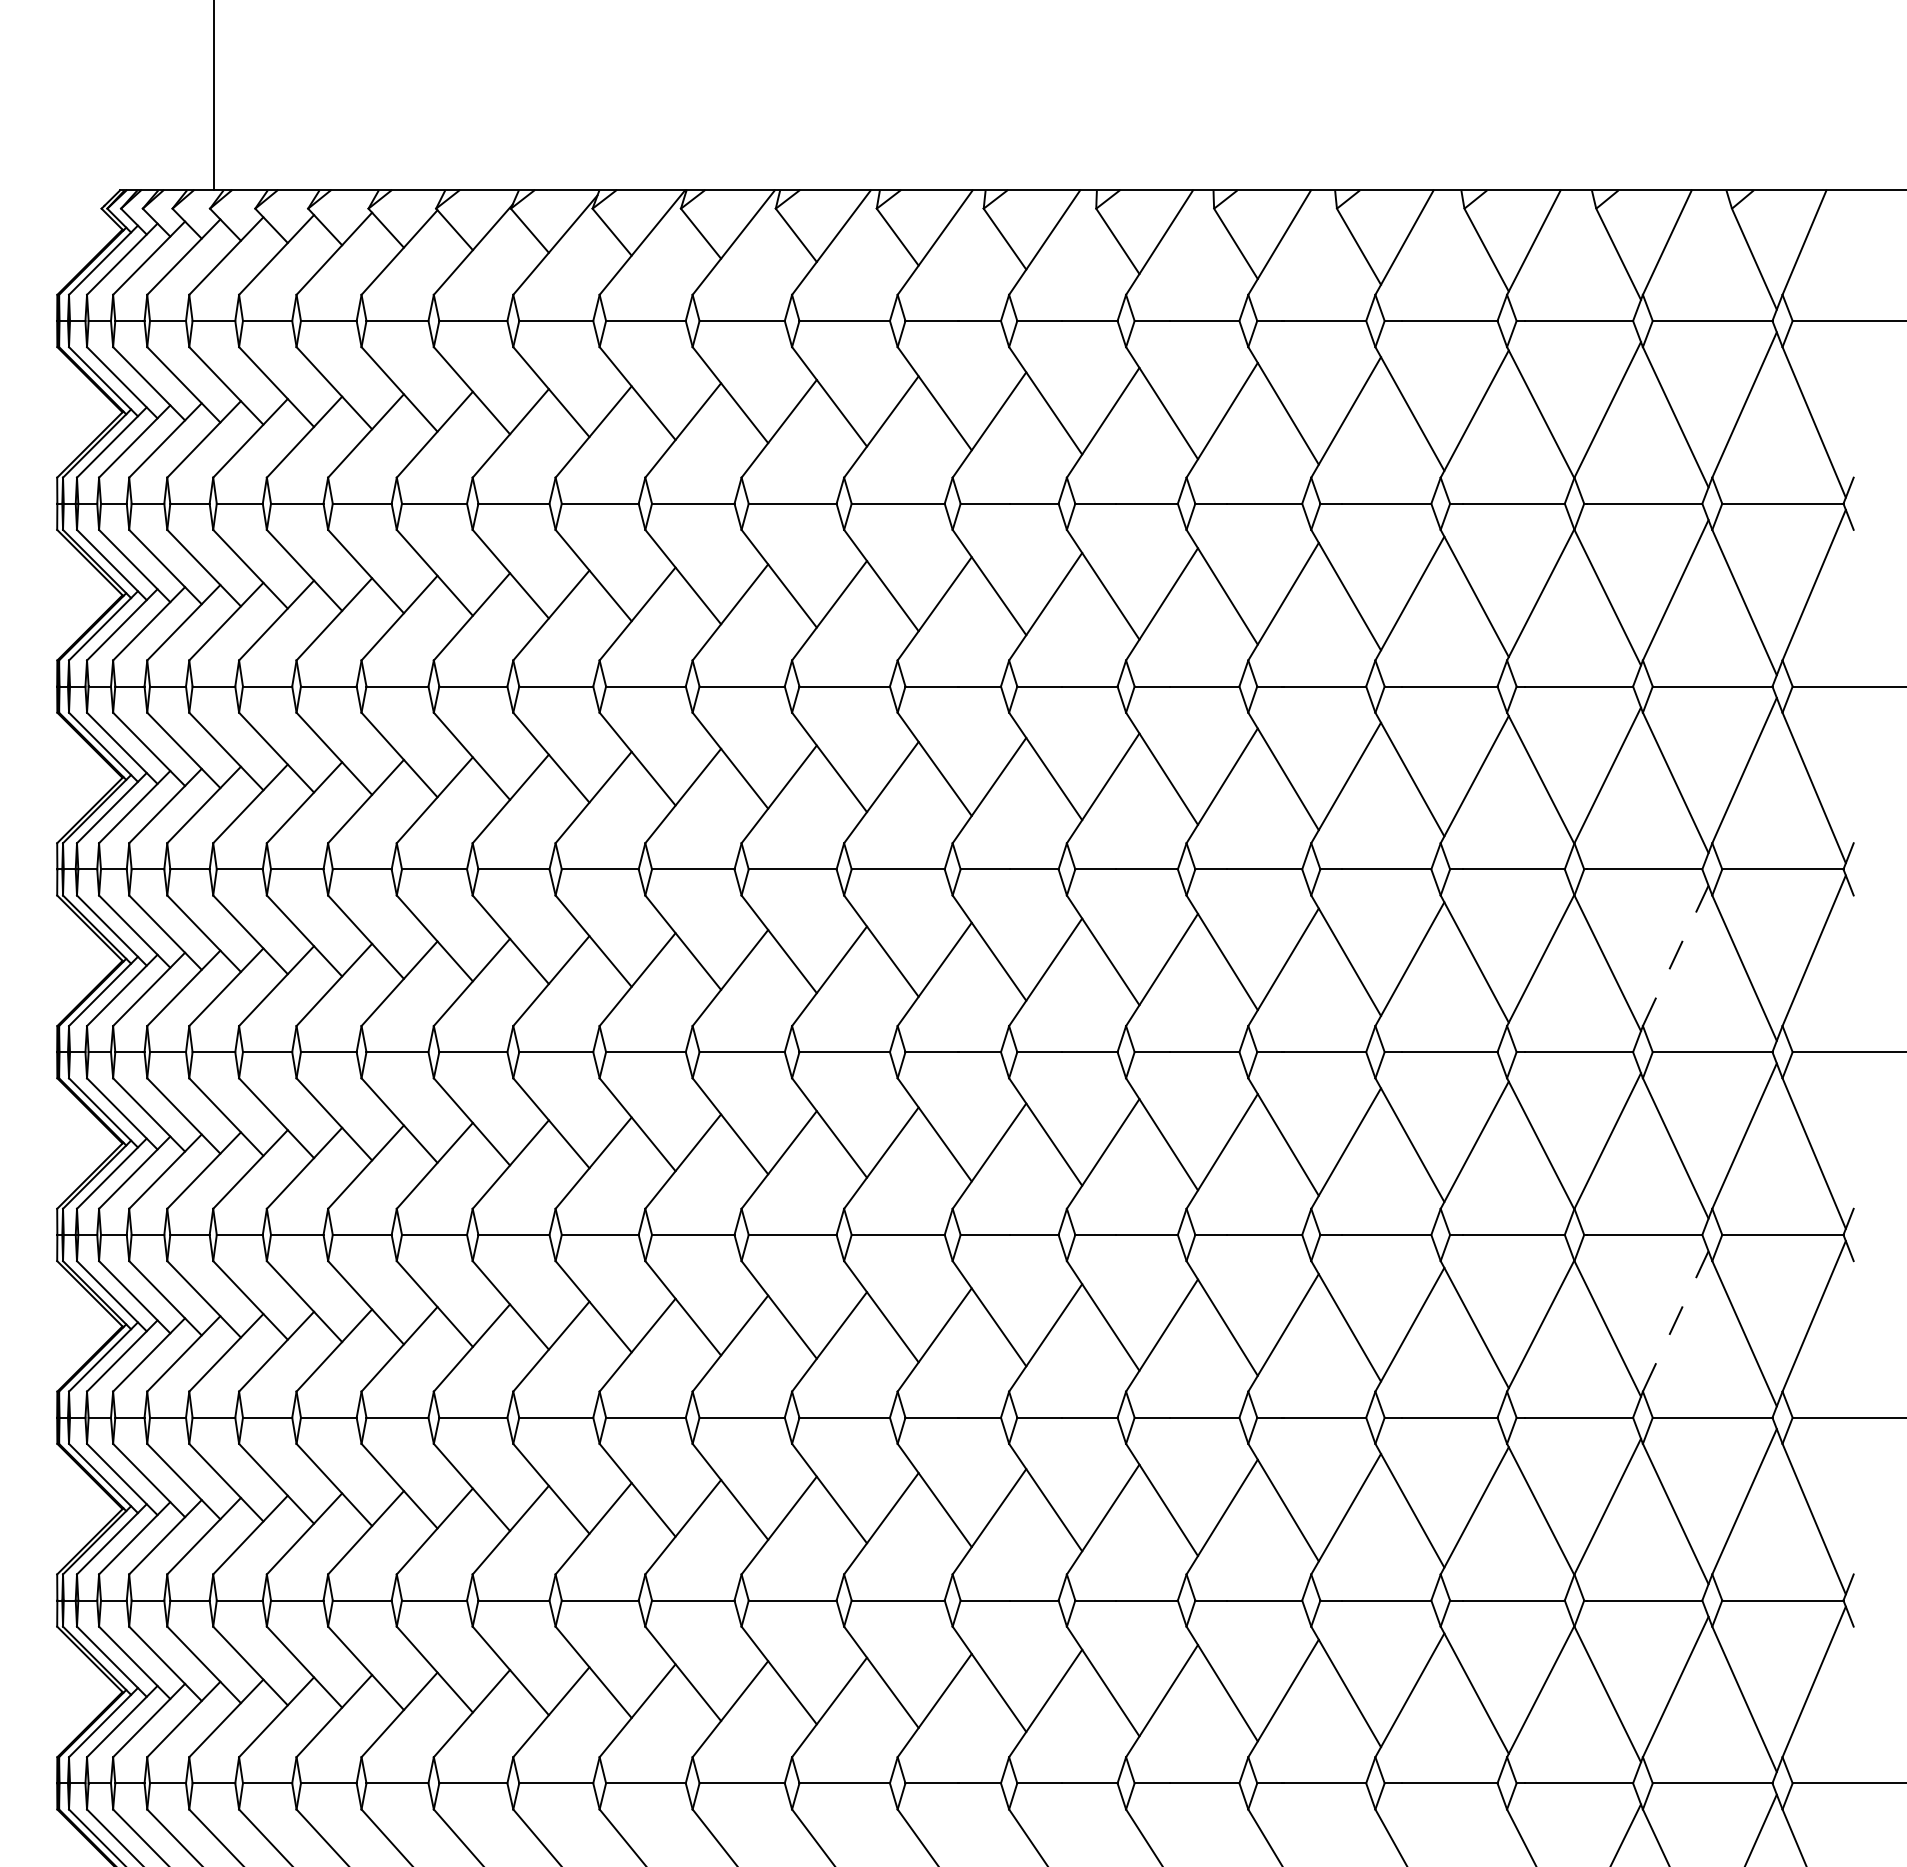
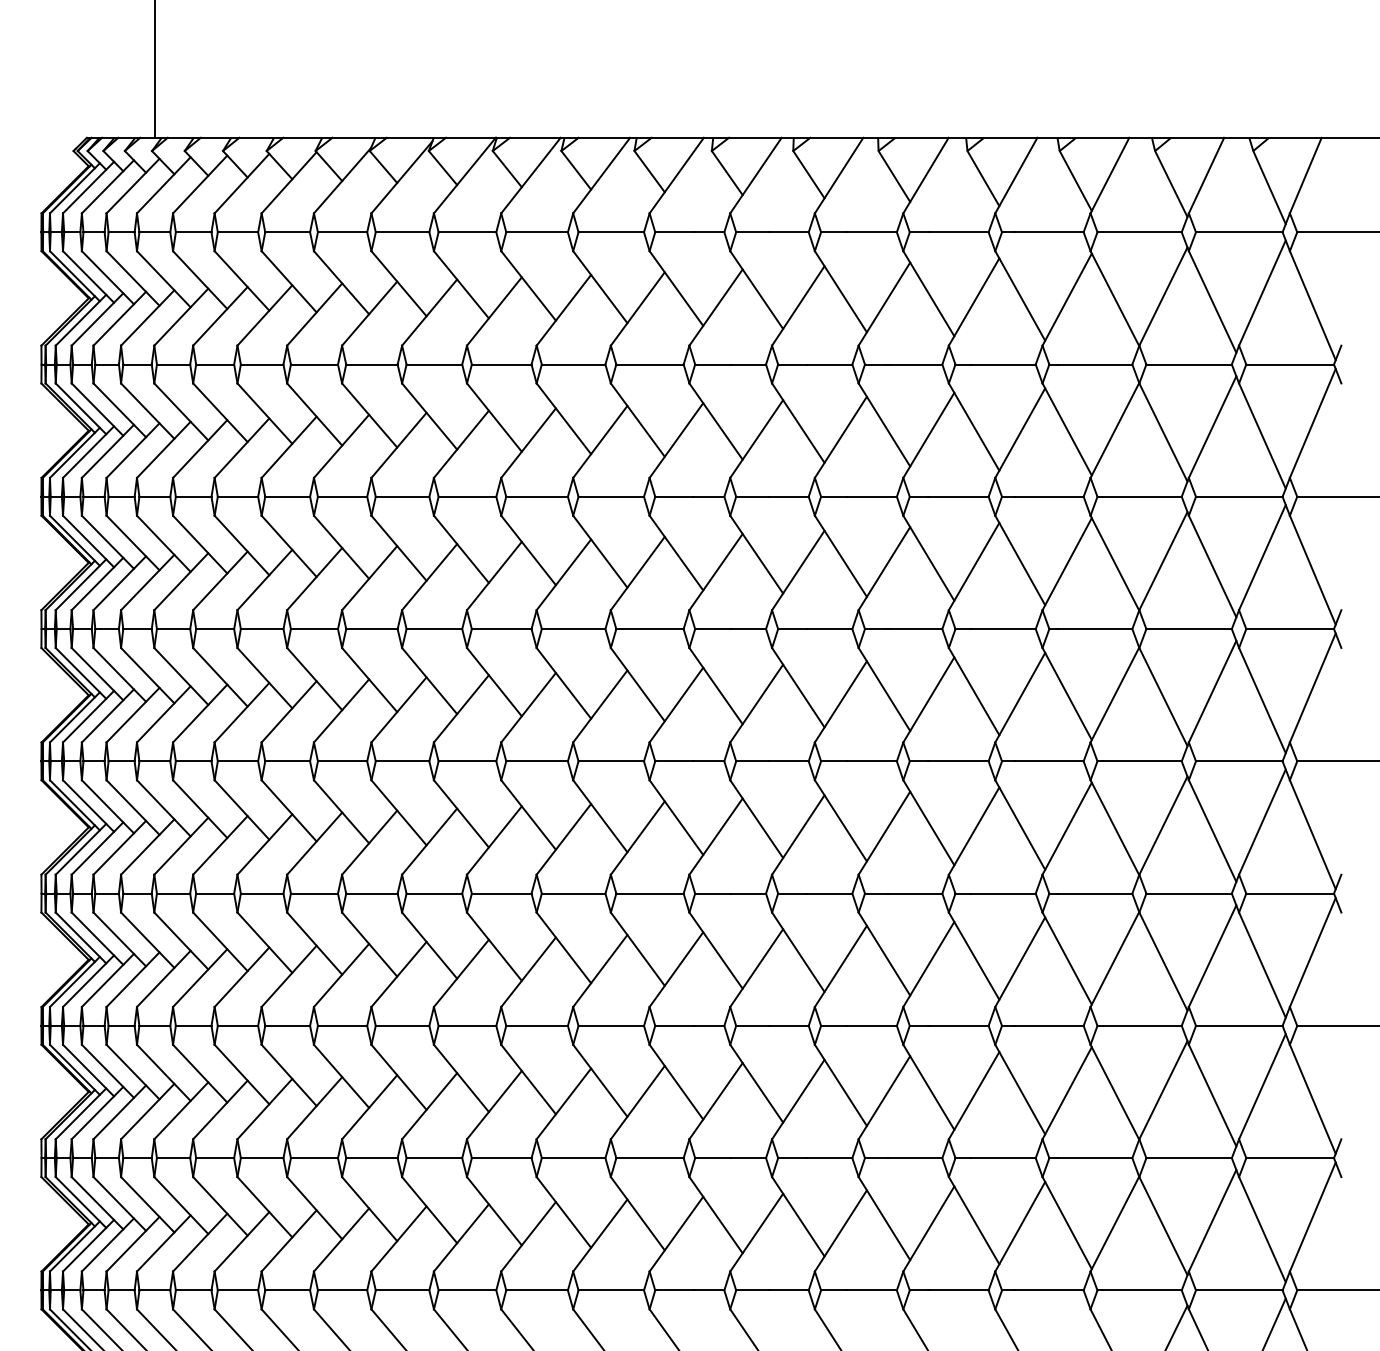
line: (1675, 955) -> (1212, 691), dashed -> solid
line: (1675, 1320) -> (1212, 955), dashed -> solid

